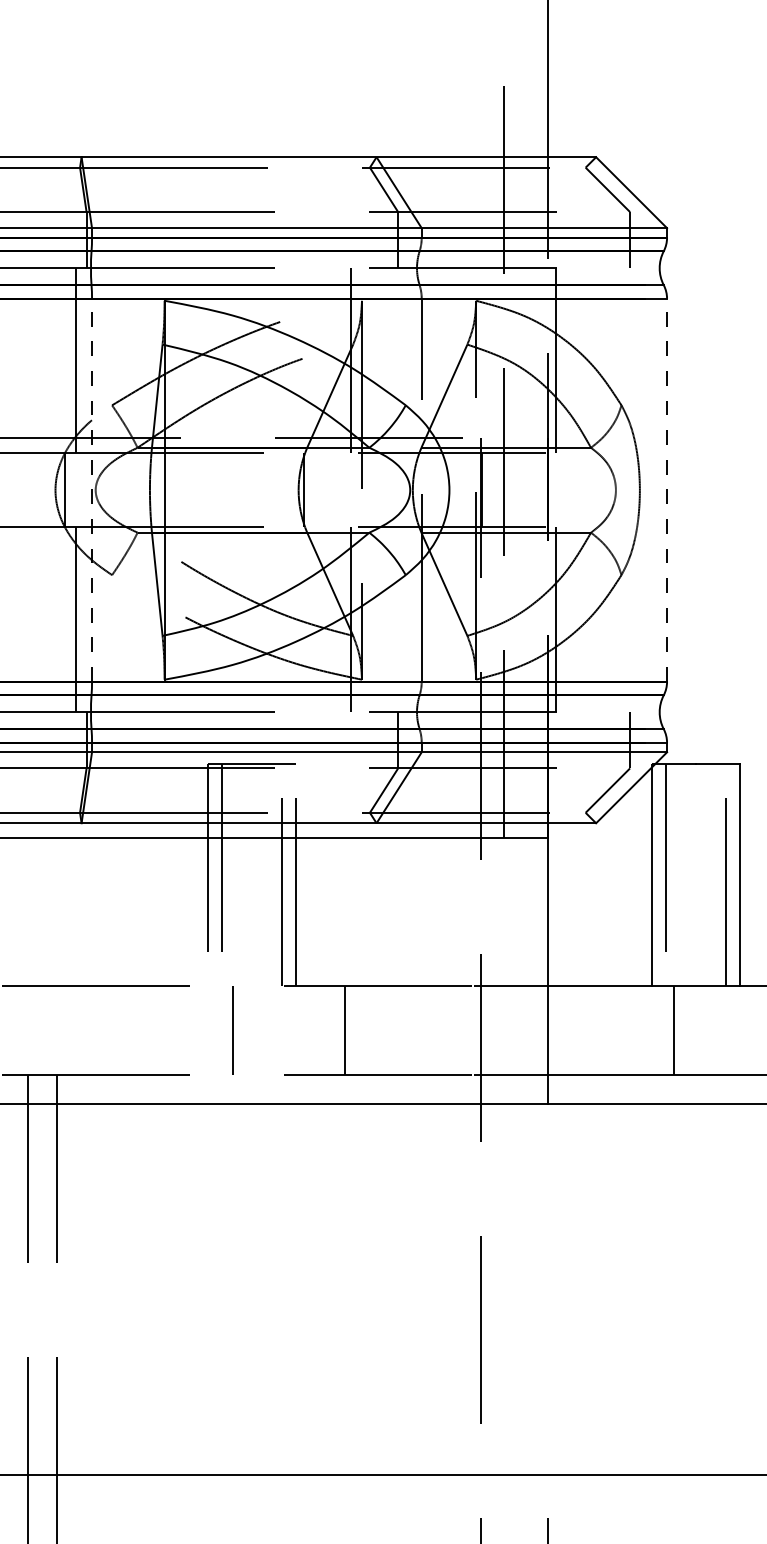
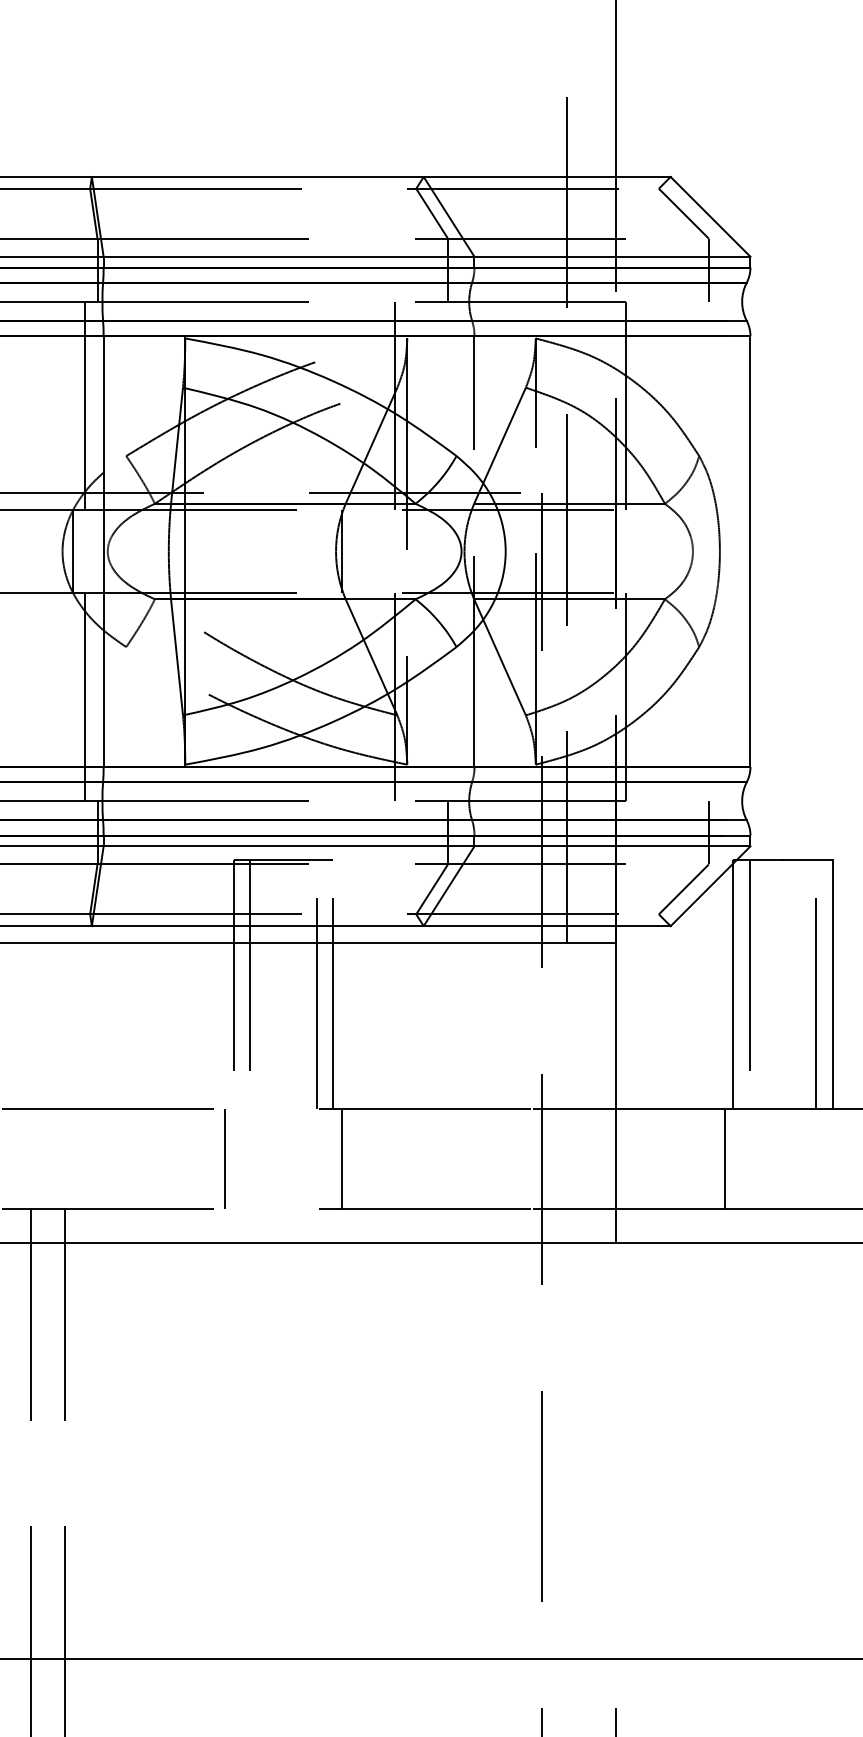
line: (91, 490) -> (103, 551), dashed -> solid
line: (667, 490) -> (750, 551), dashed -> solid
line: (232, 1029) -> (224, 1158), moved
line: (344, 1030) -> (341, 1159), moved
line: (674, 1030) -> (724, 1159), moved

